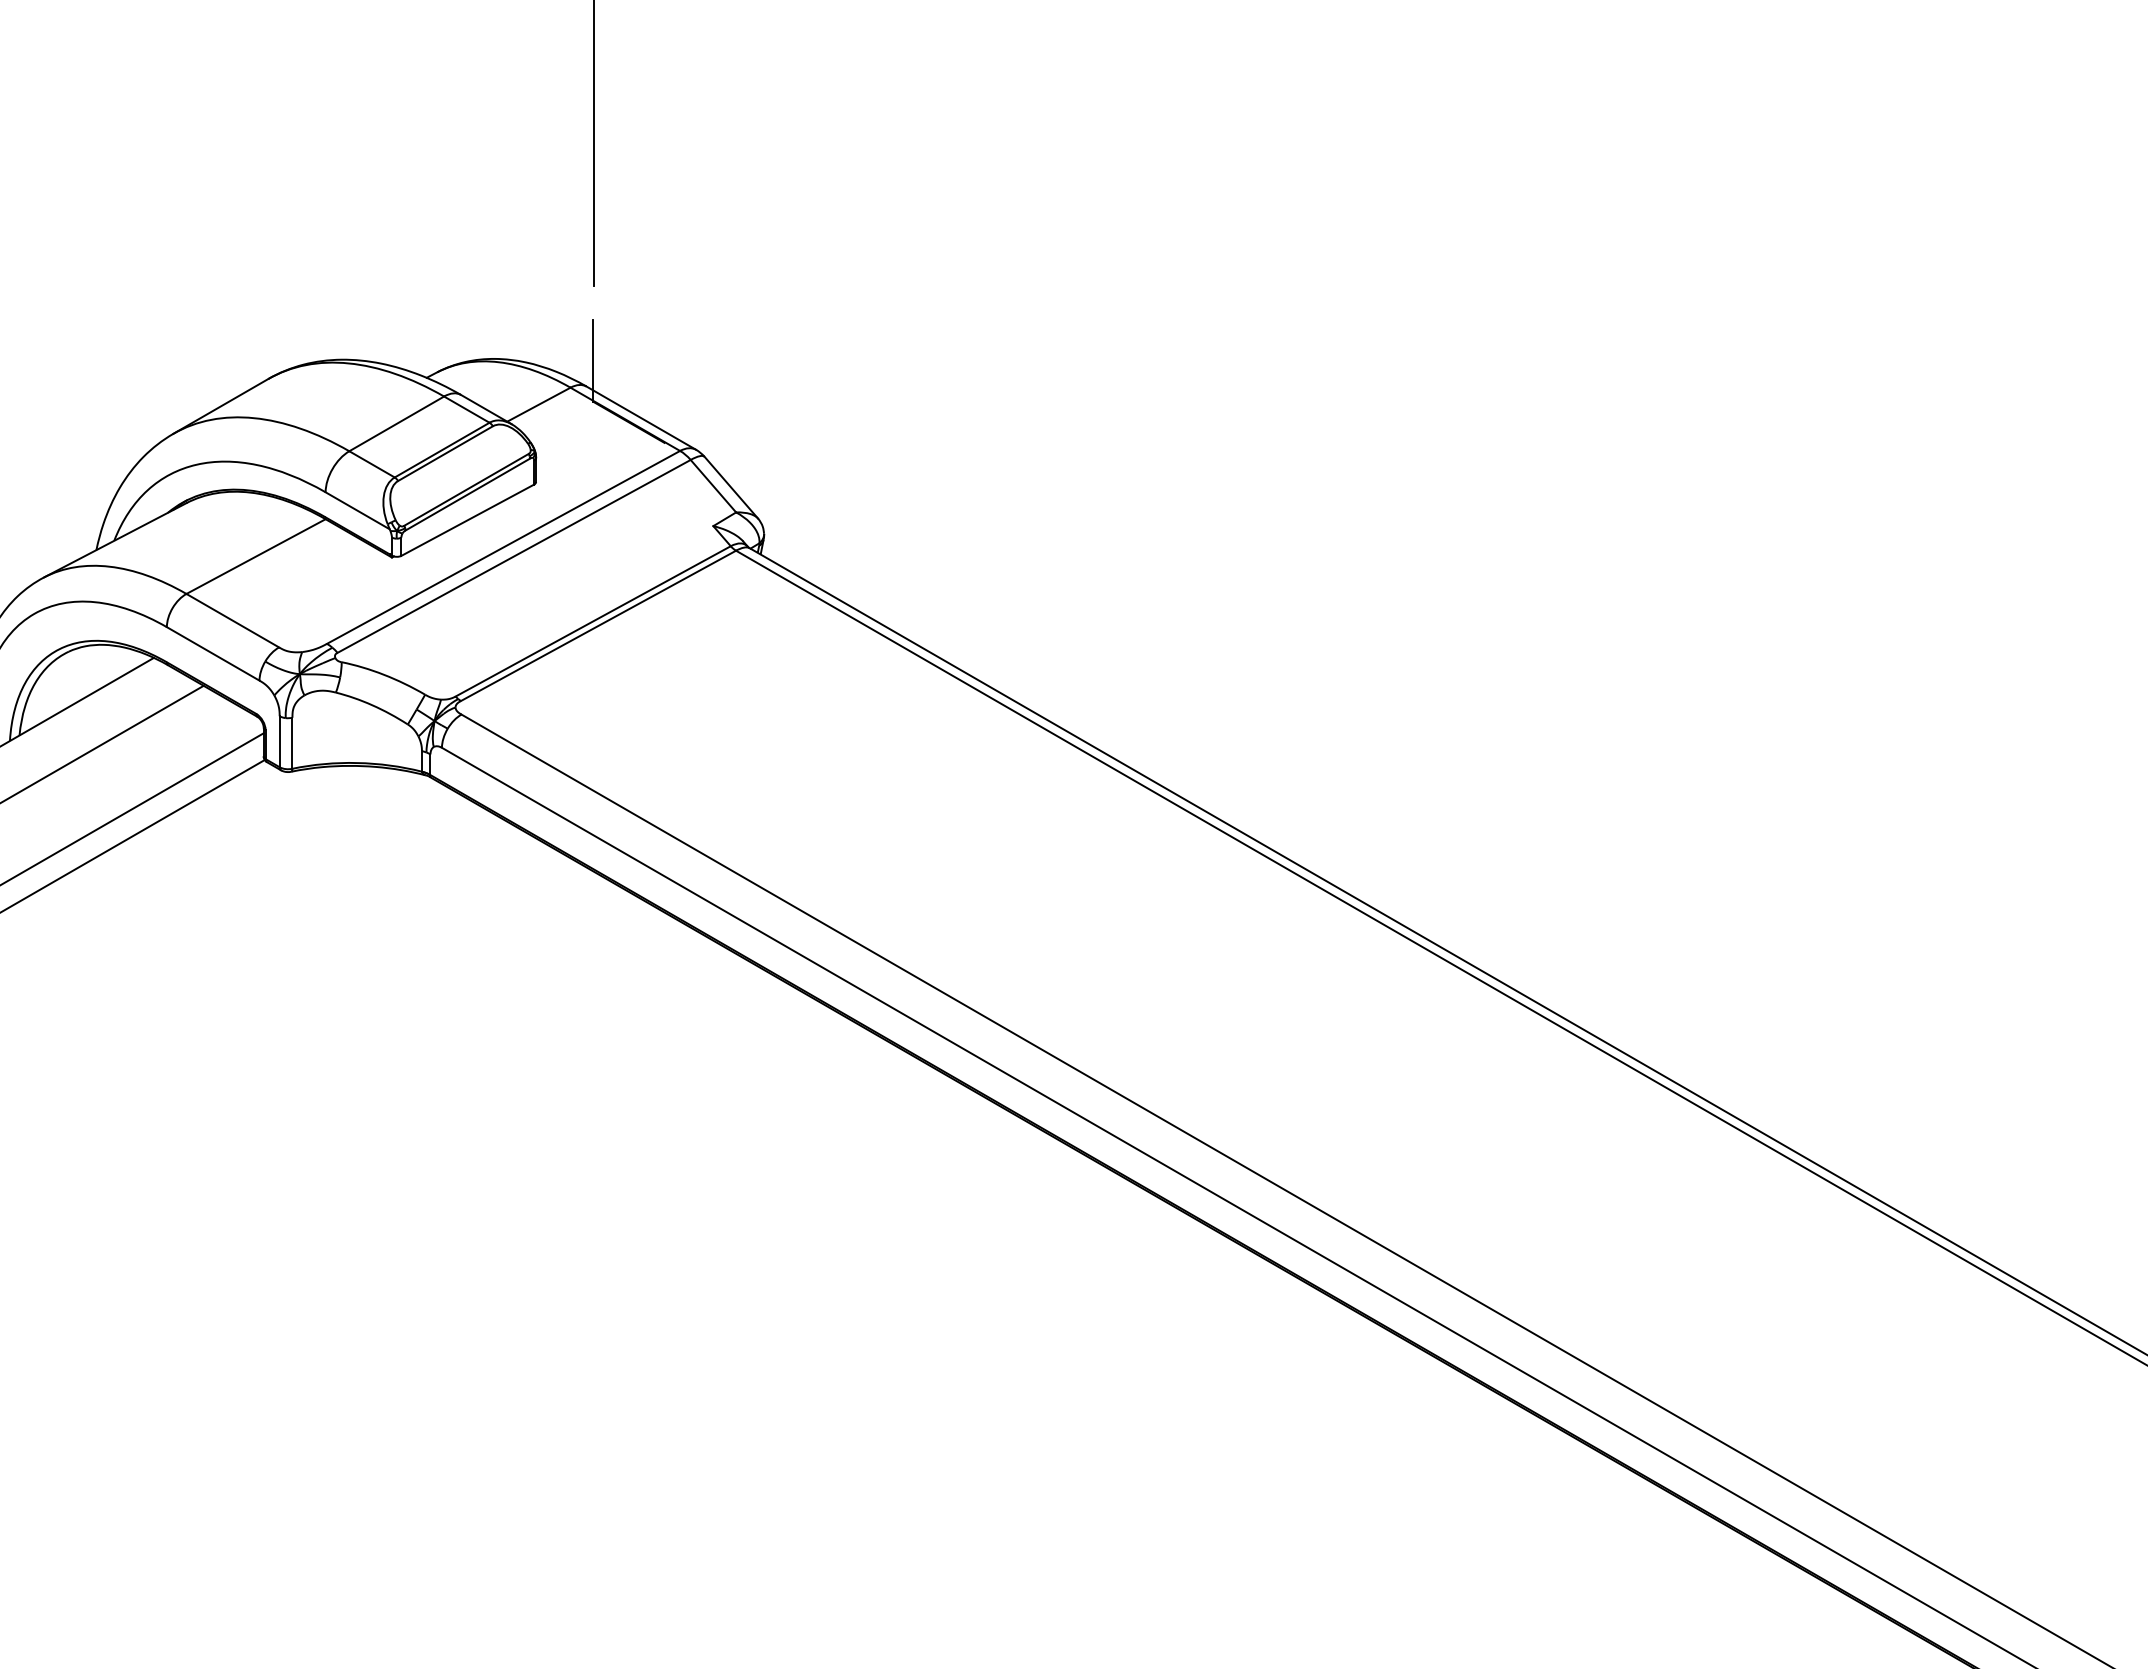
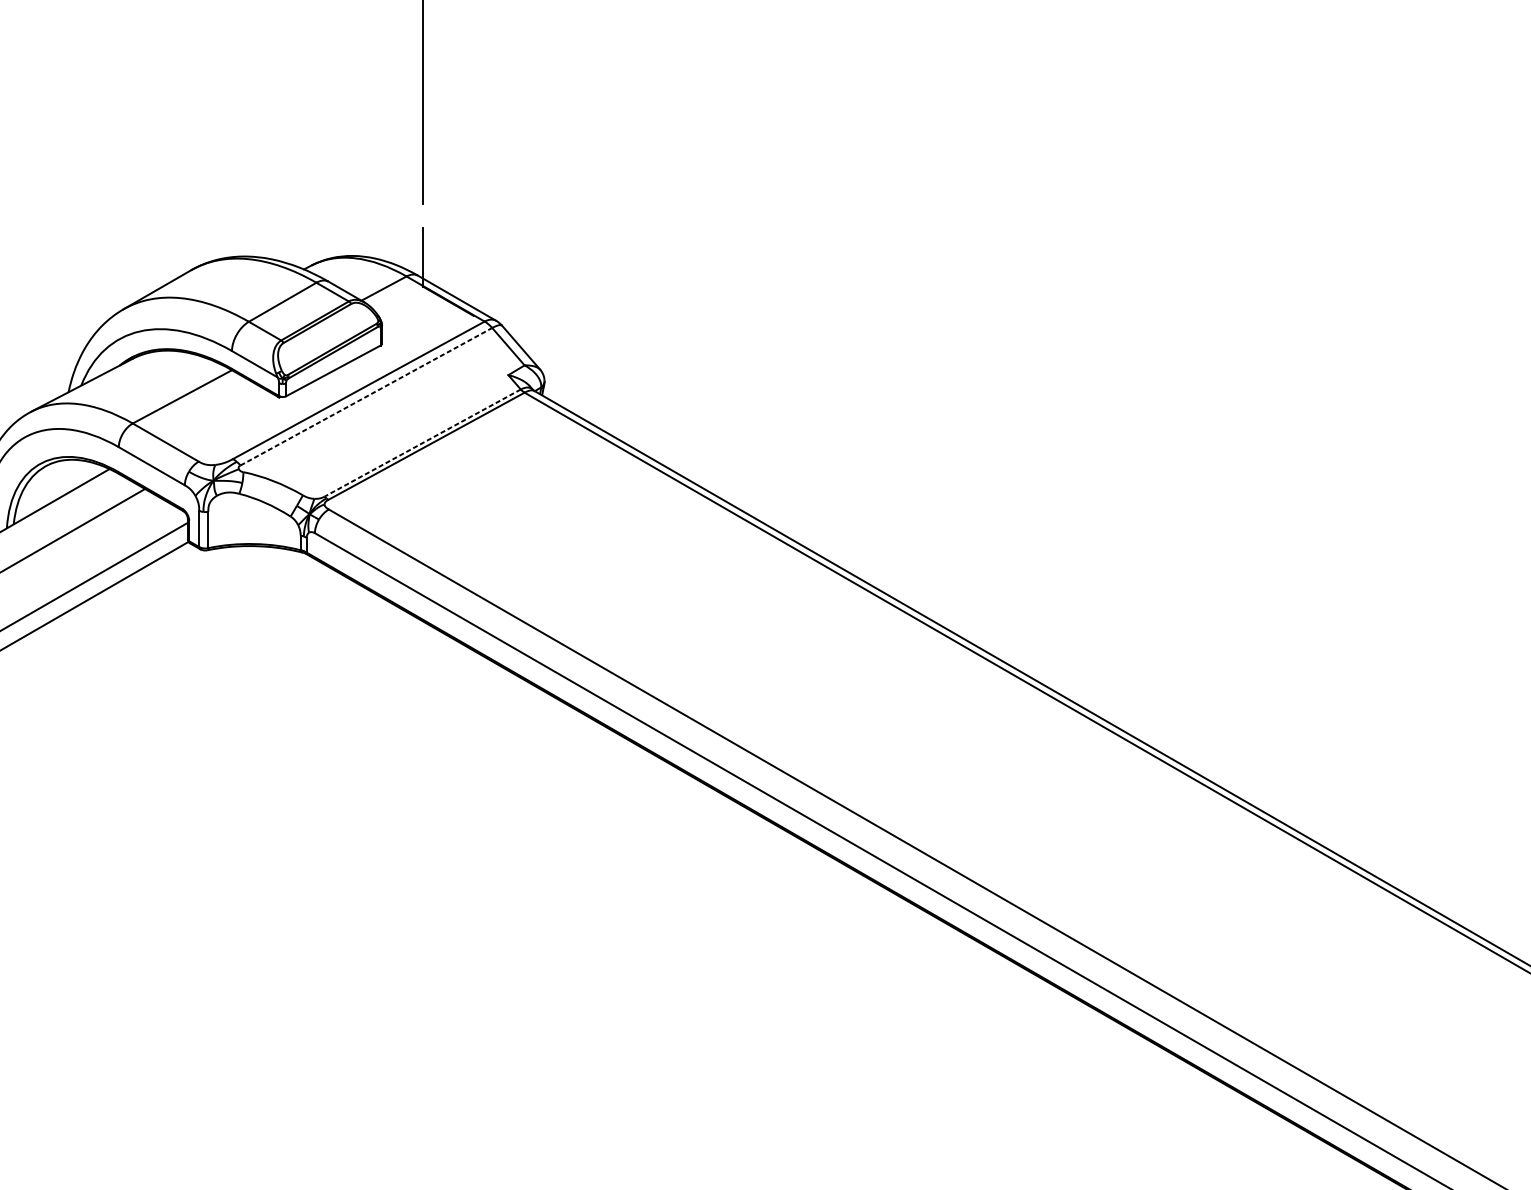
line: (514, 556) -> (366, 396), solid -> dashed
line: (593, 621) -> (422, 443), solid -> dashed

